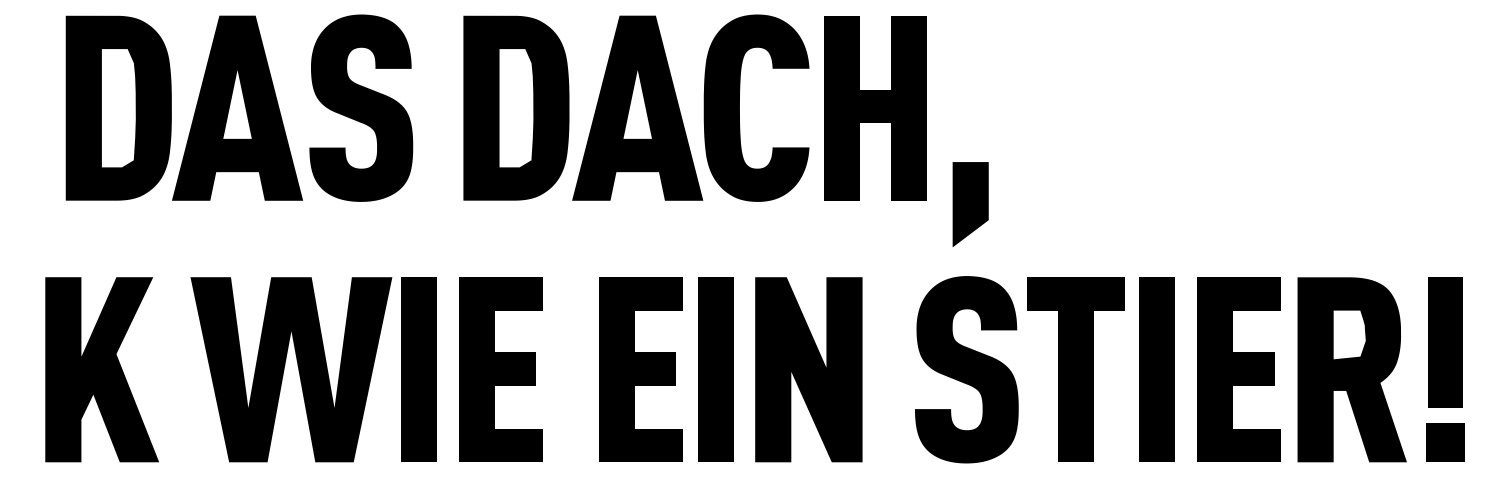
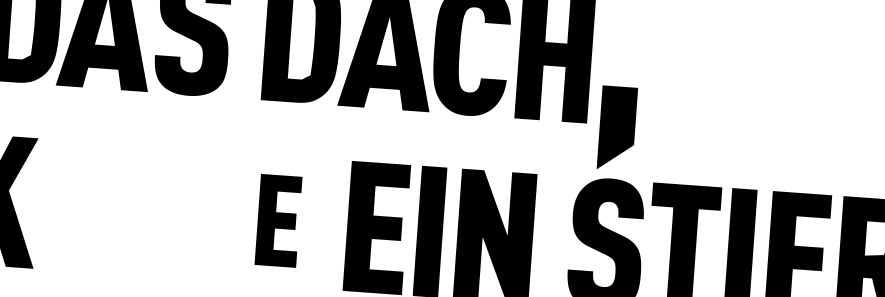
part: (970, 204) -> (617, 128), size x1.4
fill: (291, 369) -> (131, 210), removed
fill: (418, 369) -> (220, 216), removed
part: (500, 369) -> (278, 220), size x0.7

